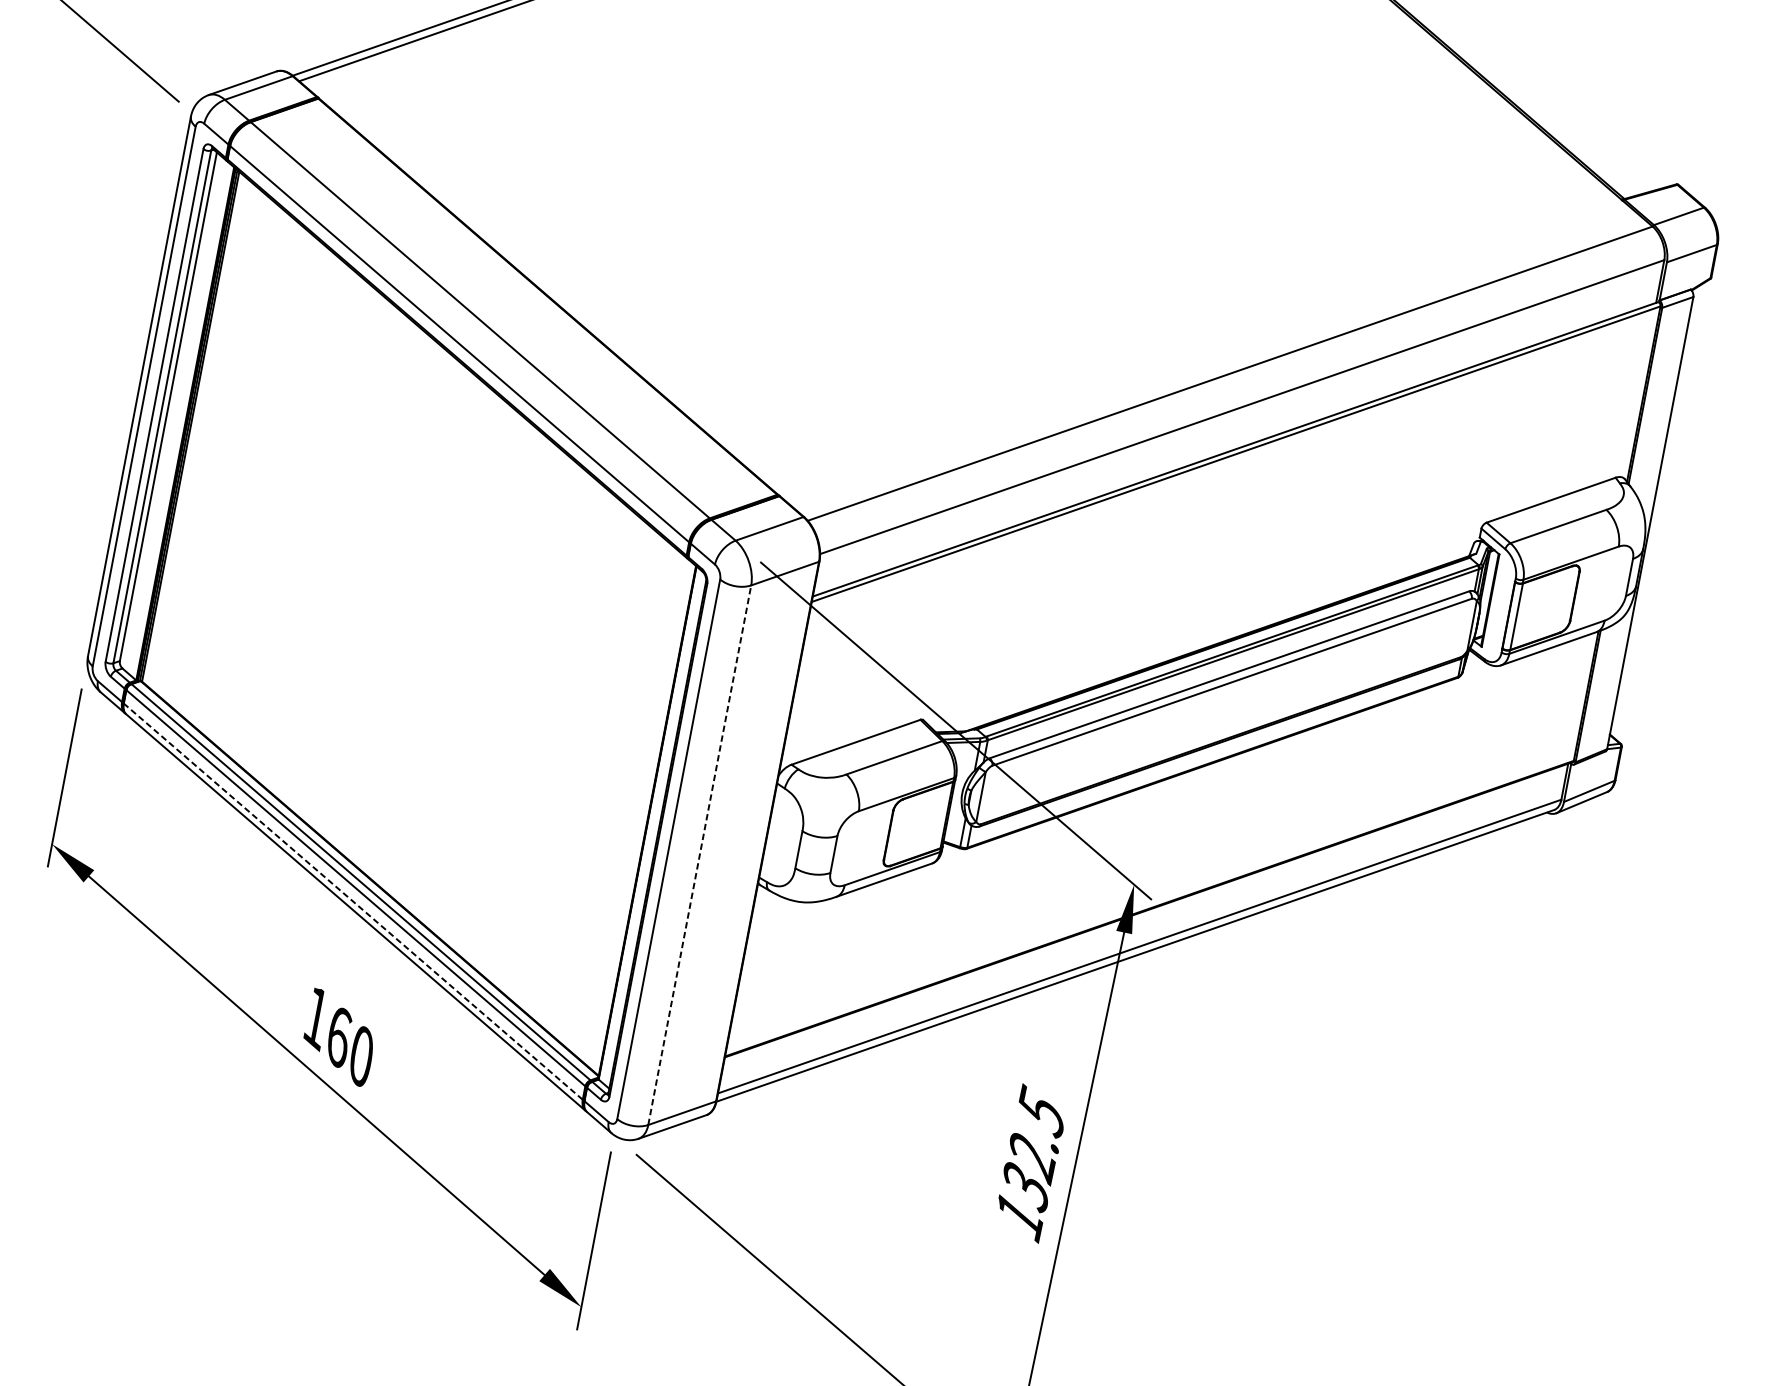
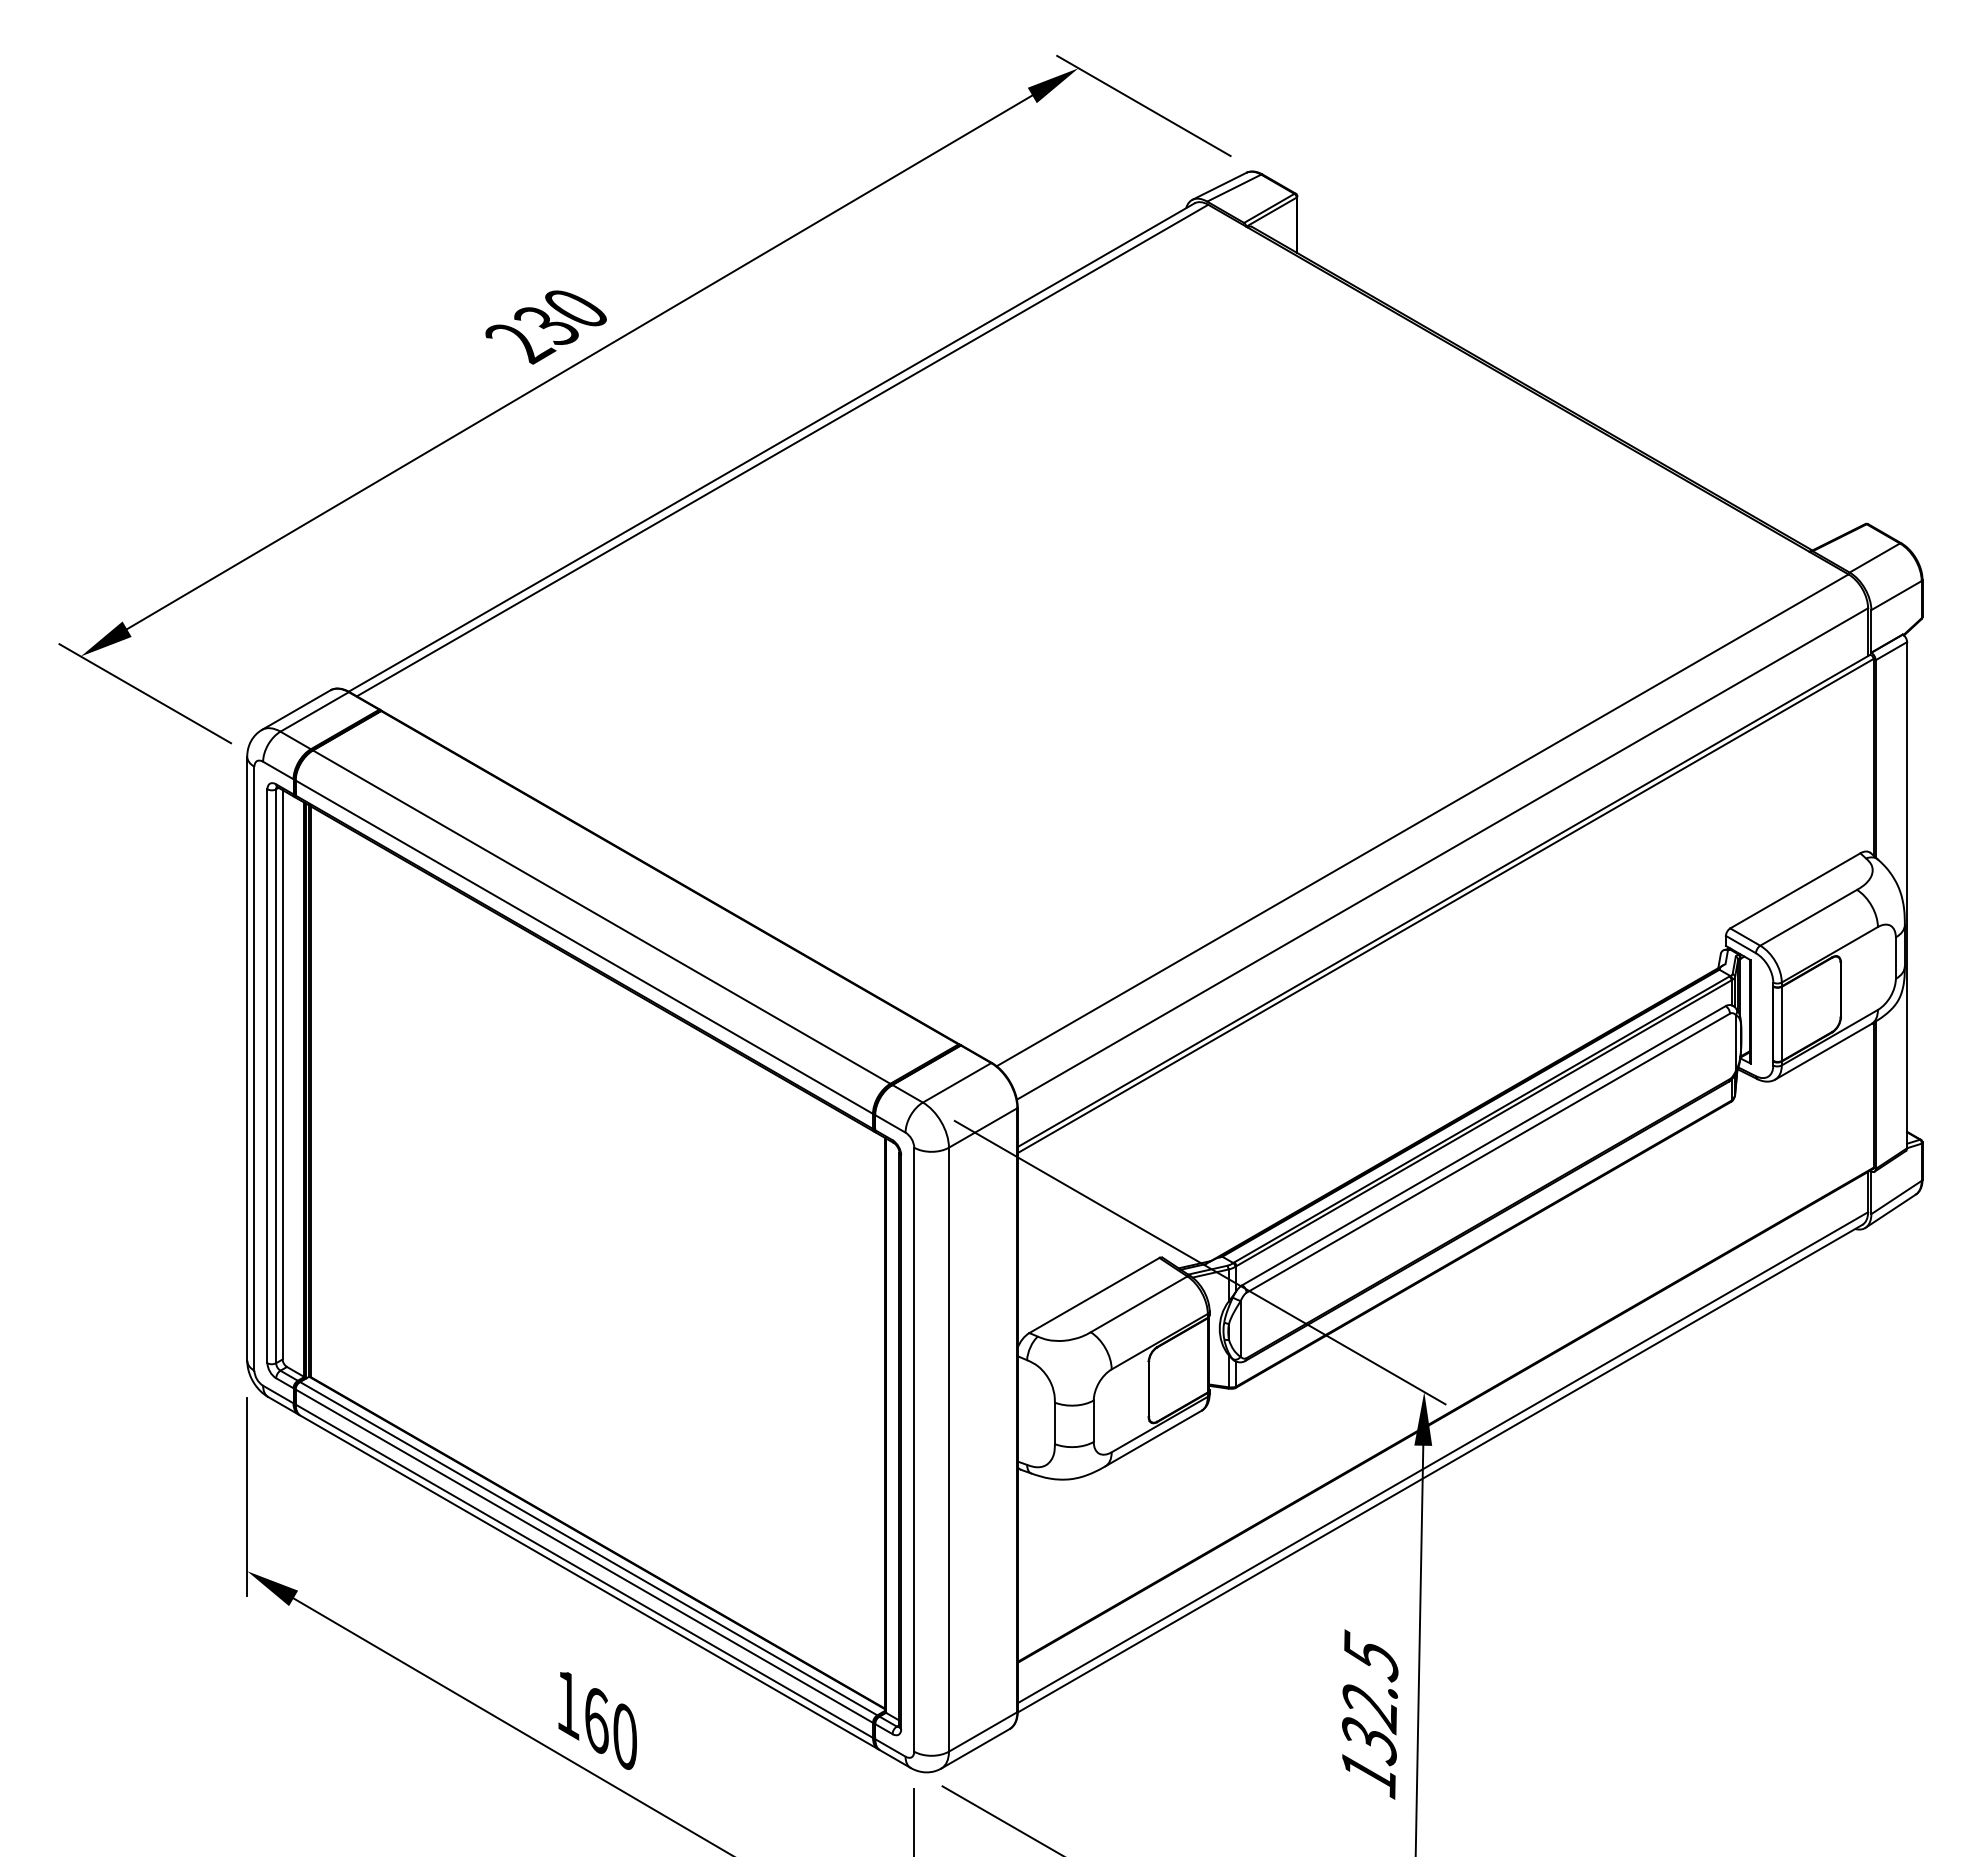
line: (699, 854) -> (948, 1449), dashed -> solid
line: (352, 900) -> (583, 1570), dashed -> solid

